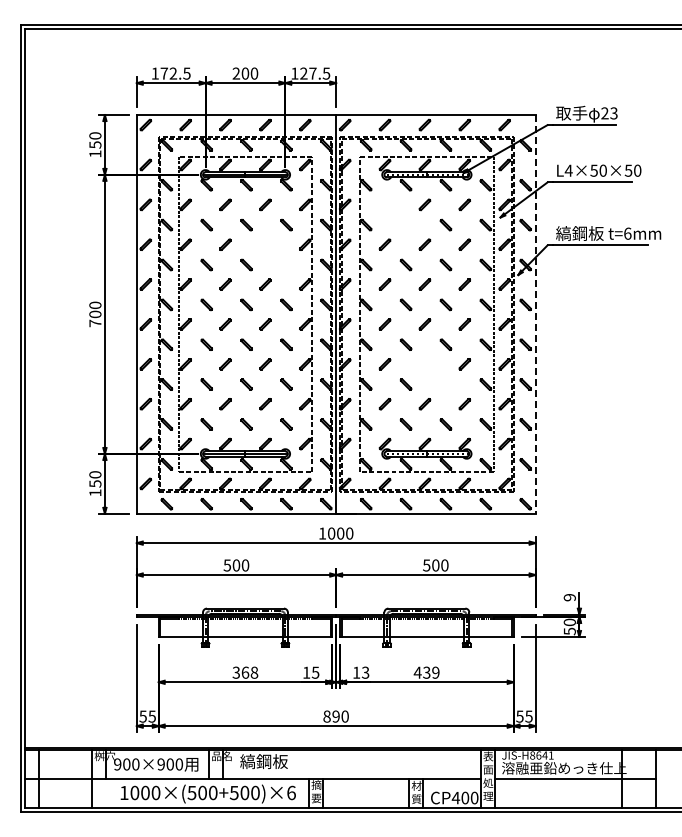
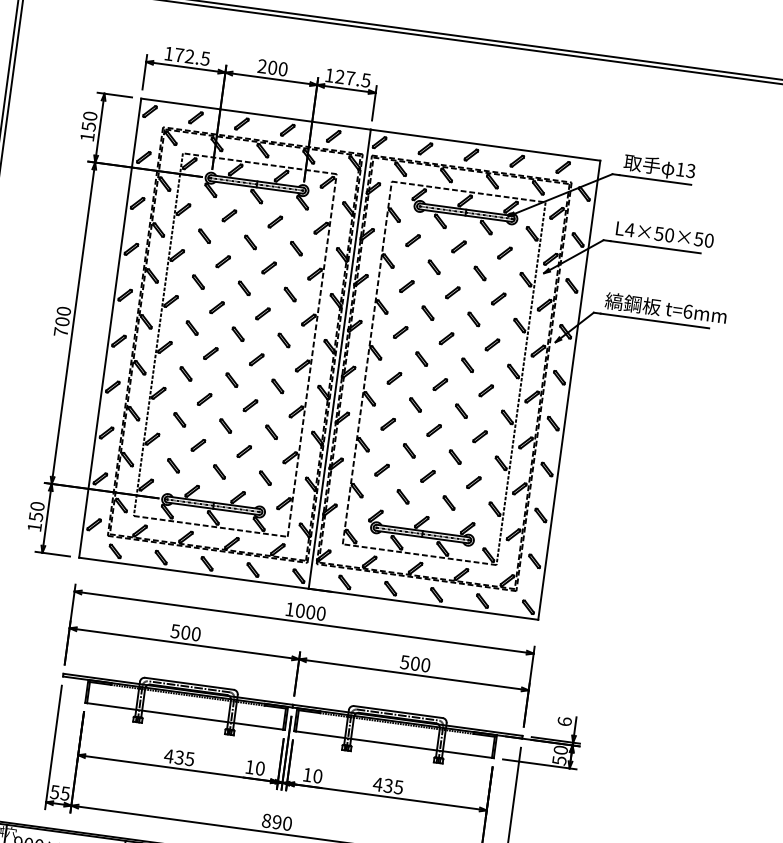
text: (604, 113) -> (679, 169), 23 -> 13
part: (400, 219) -> (428, 259), added
part: (280, 259) -> (284, 287), added
line: (535, 314) -> (569, 390), dashed -> solid
part: (440, 378) -> (449, 449), added
text: (569, 597) -> (564, 721), 9 -> 6
text: (245, 672) -> (179, 757), 368 -> 435
text: (315, 672) -> (260, 768), 15 -> 10
text: (365, 672) -> (317, 776), 13 -> 10
text: (435, 672) -> (398, 786), 439 -> 435

